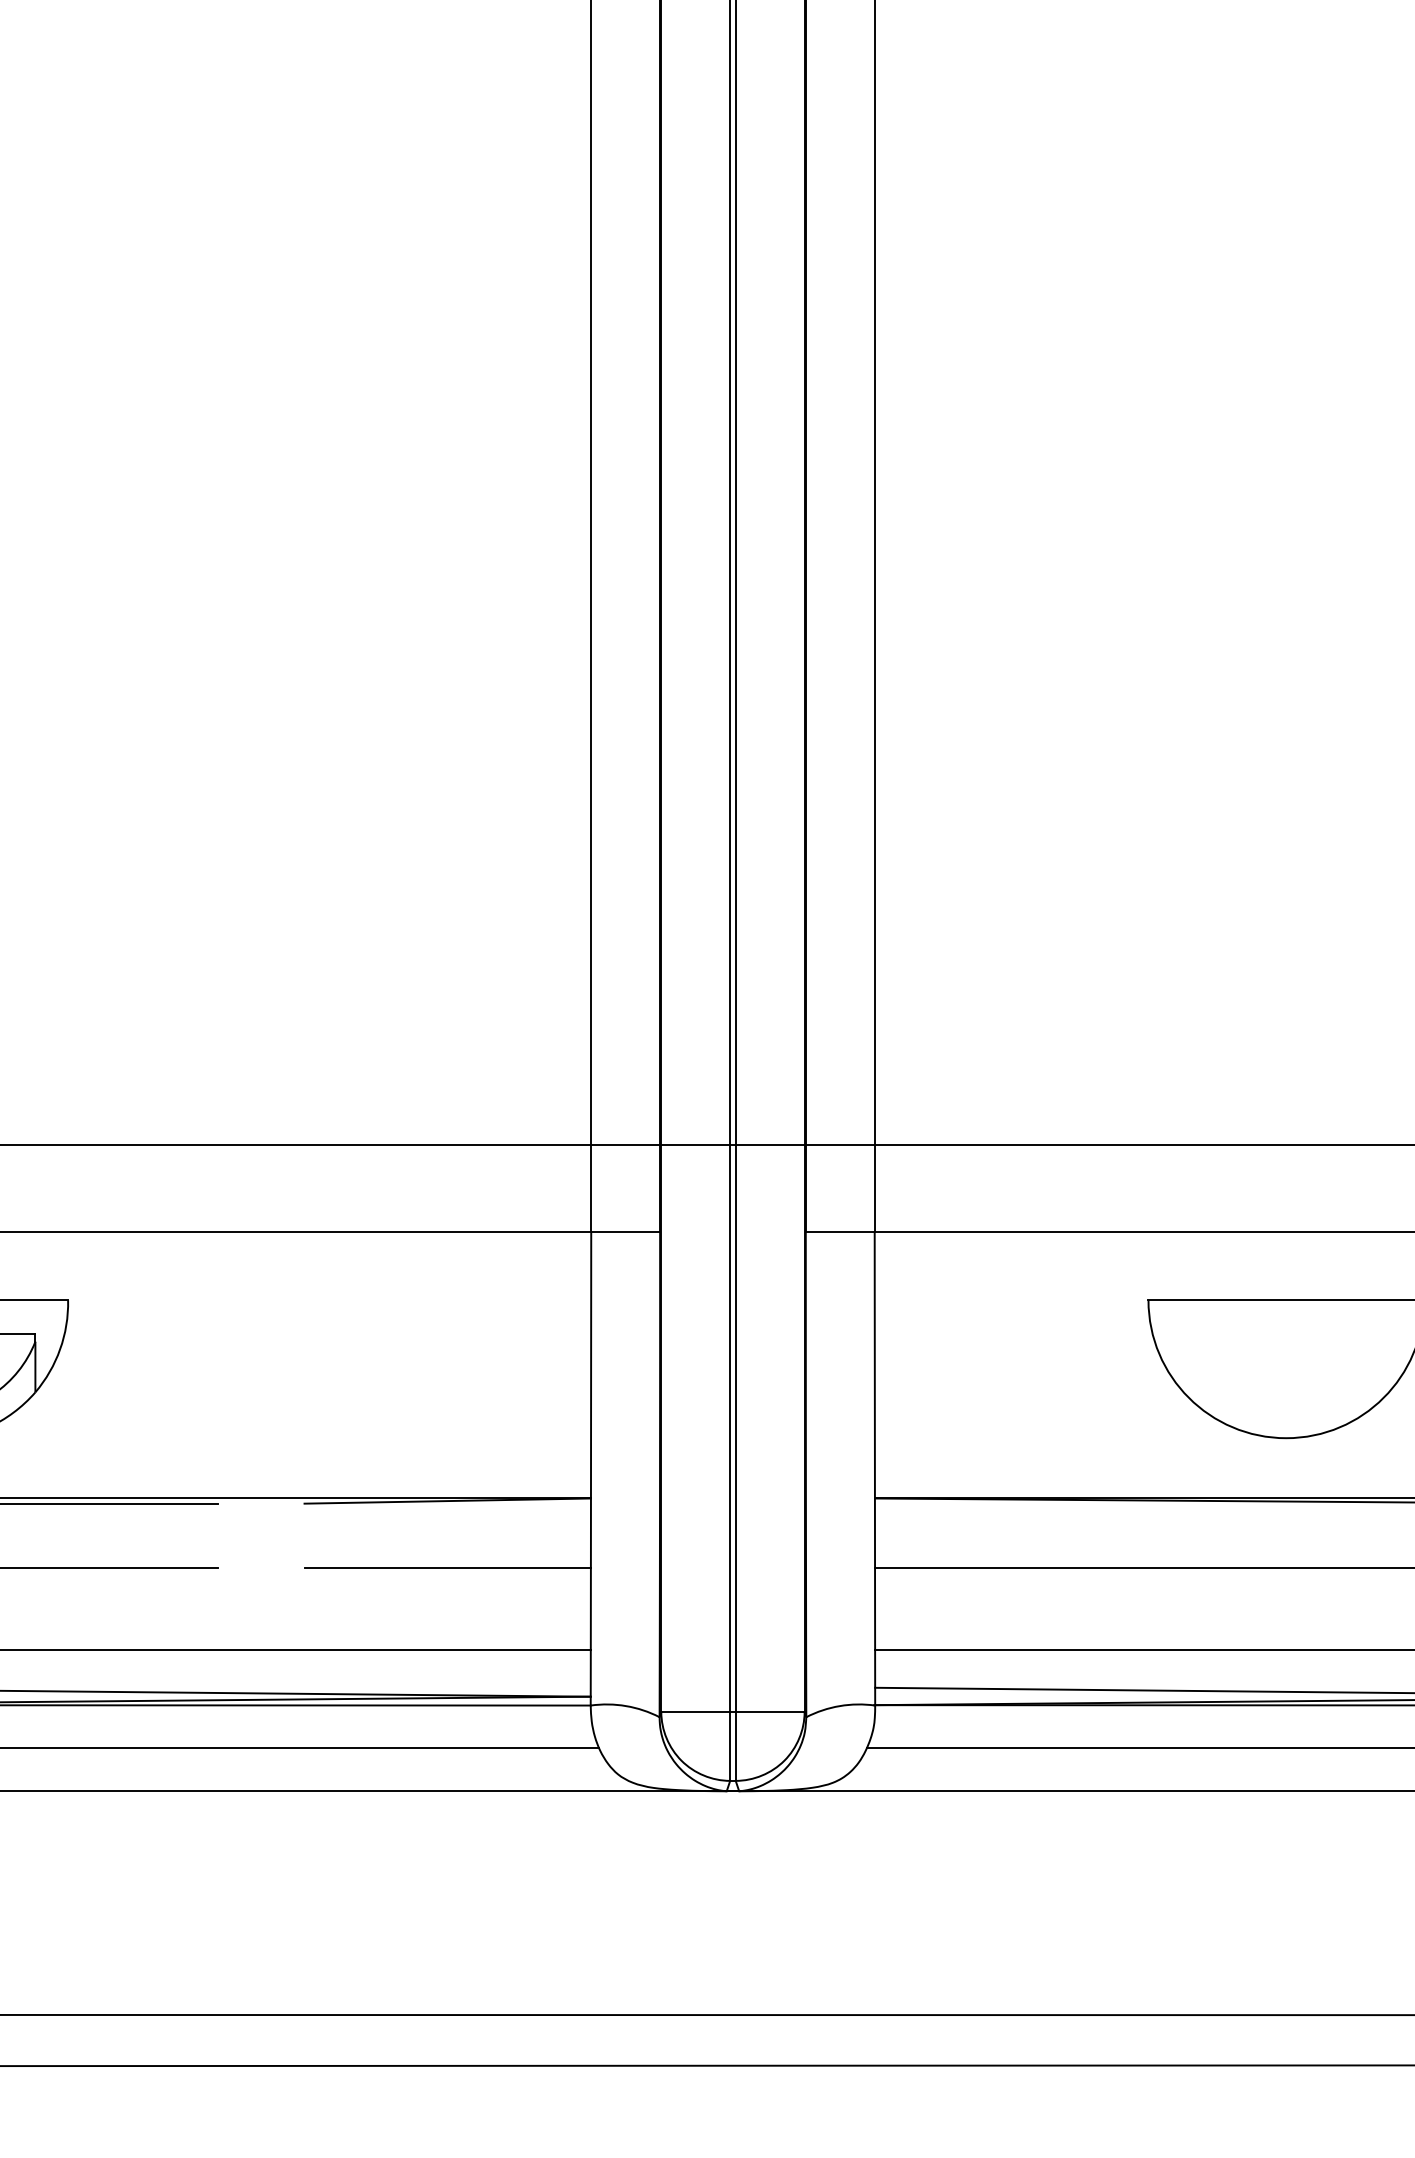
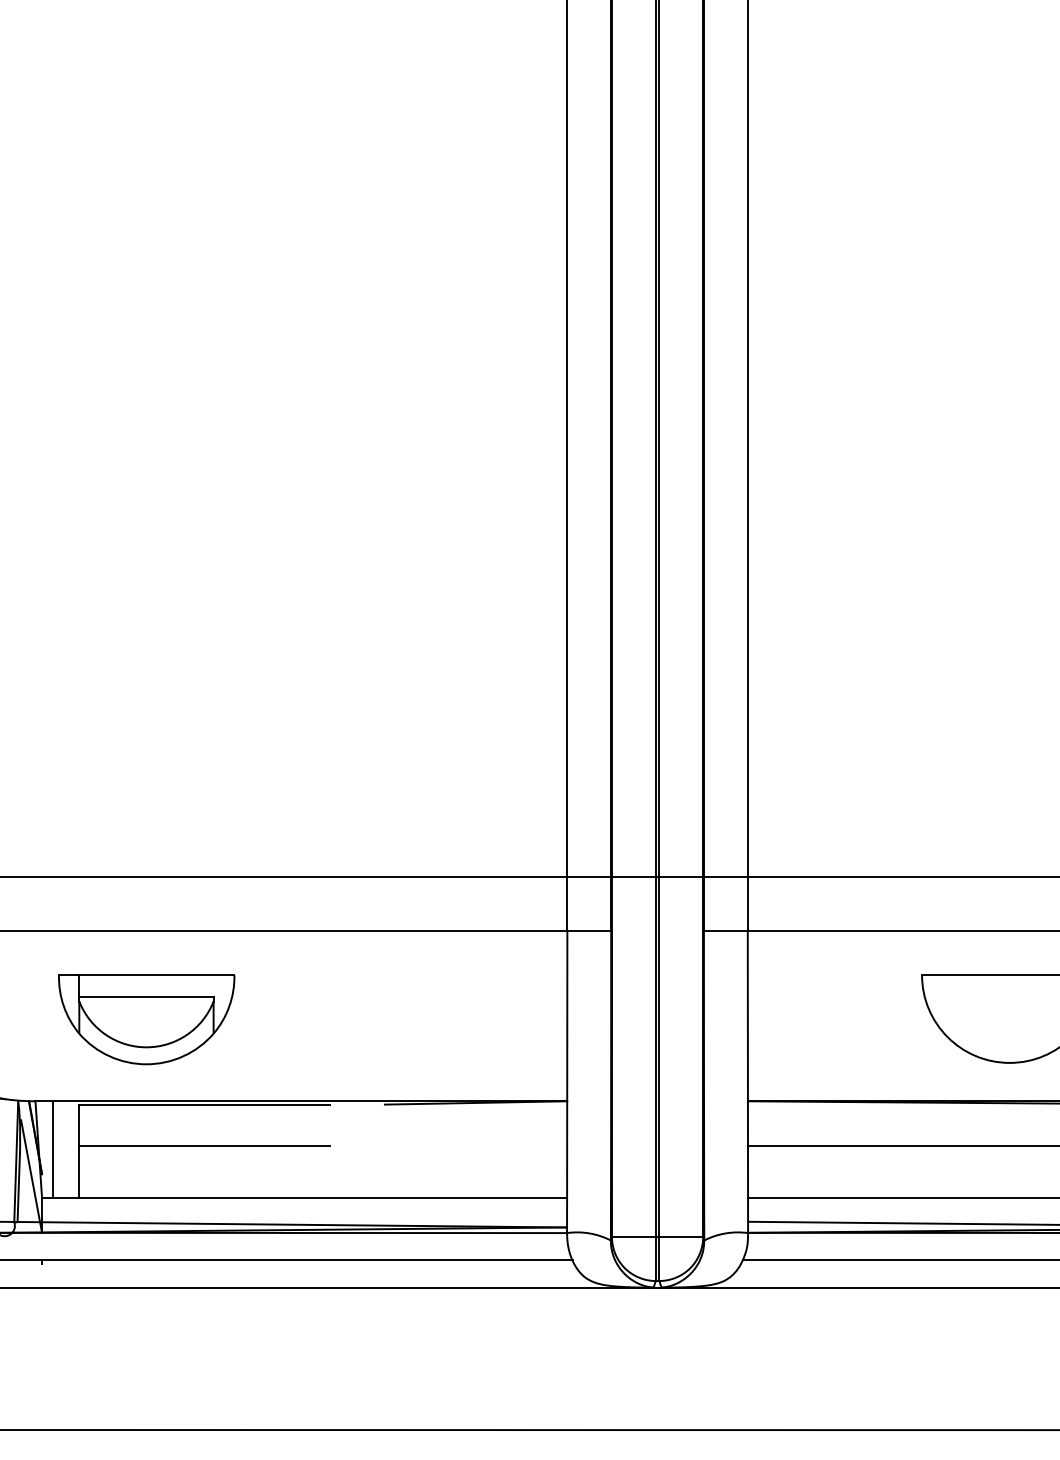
line: (446, 1567) -> (475, 1145), removed

